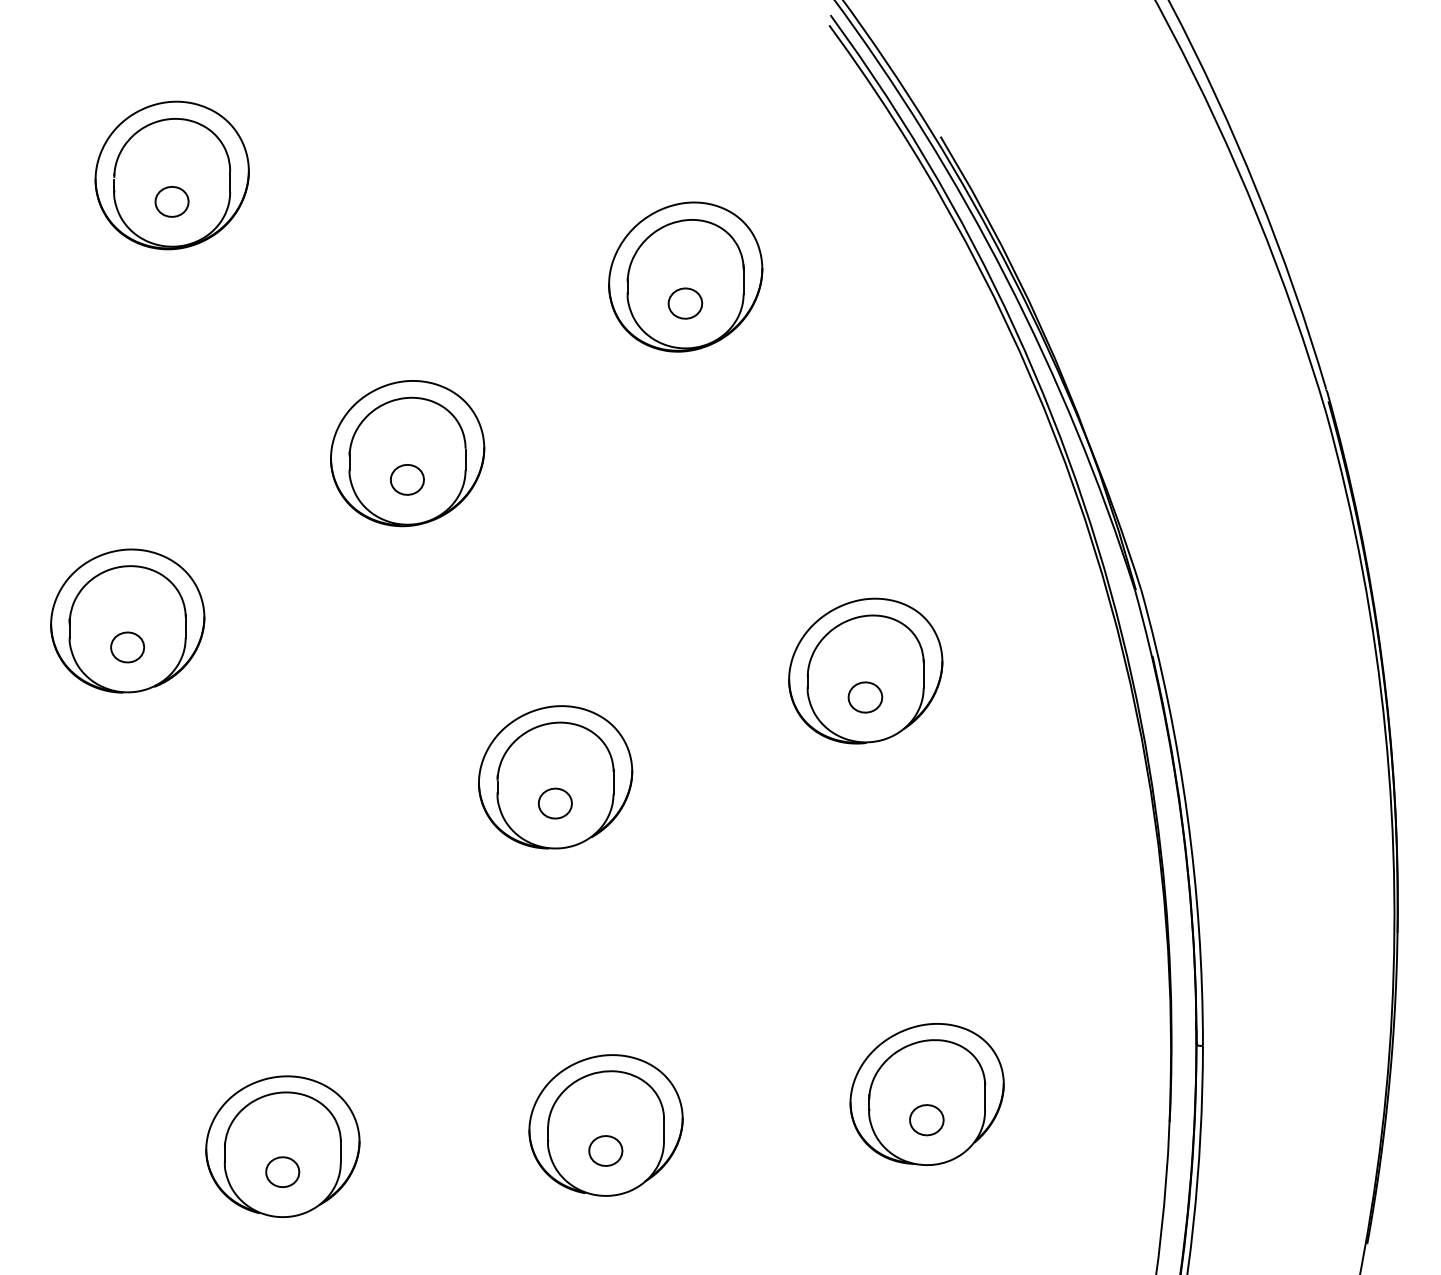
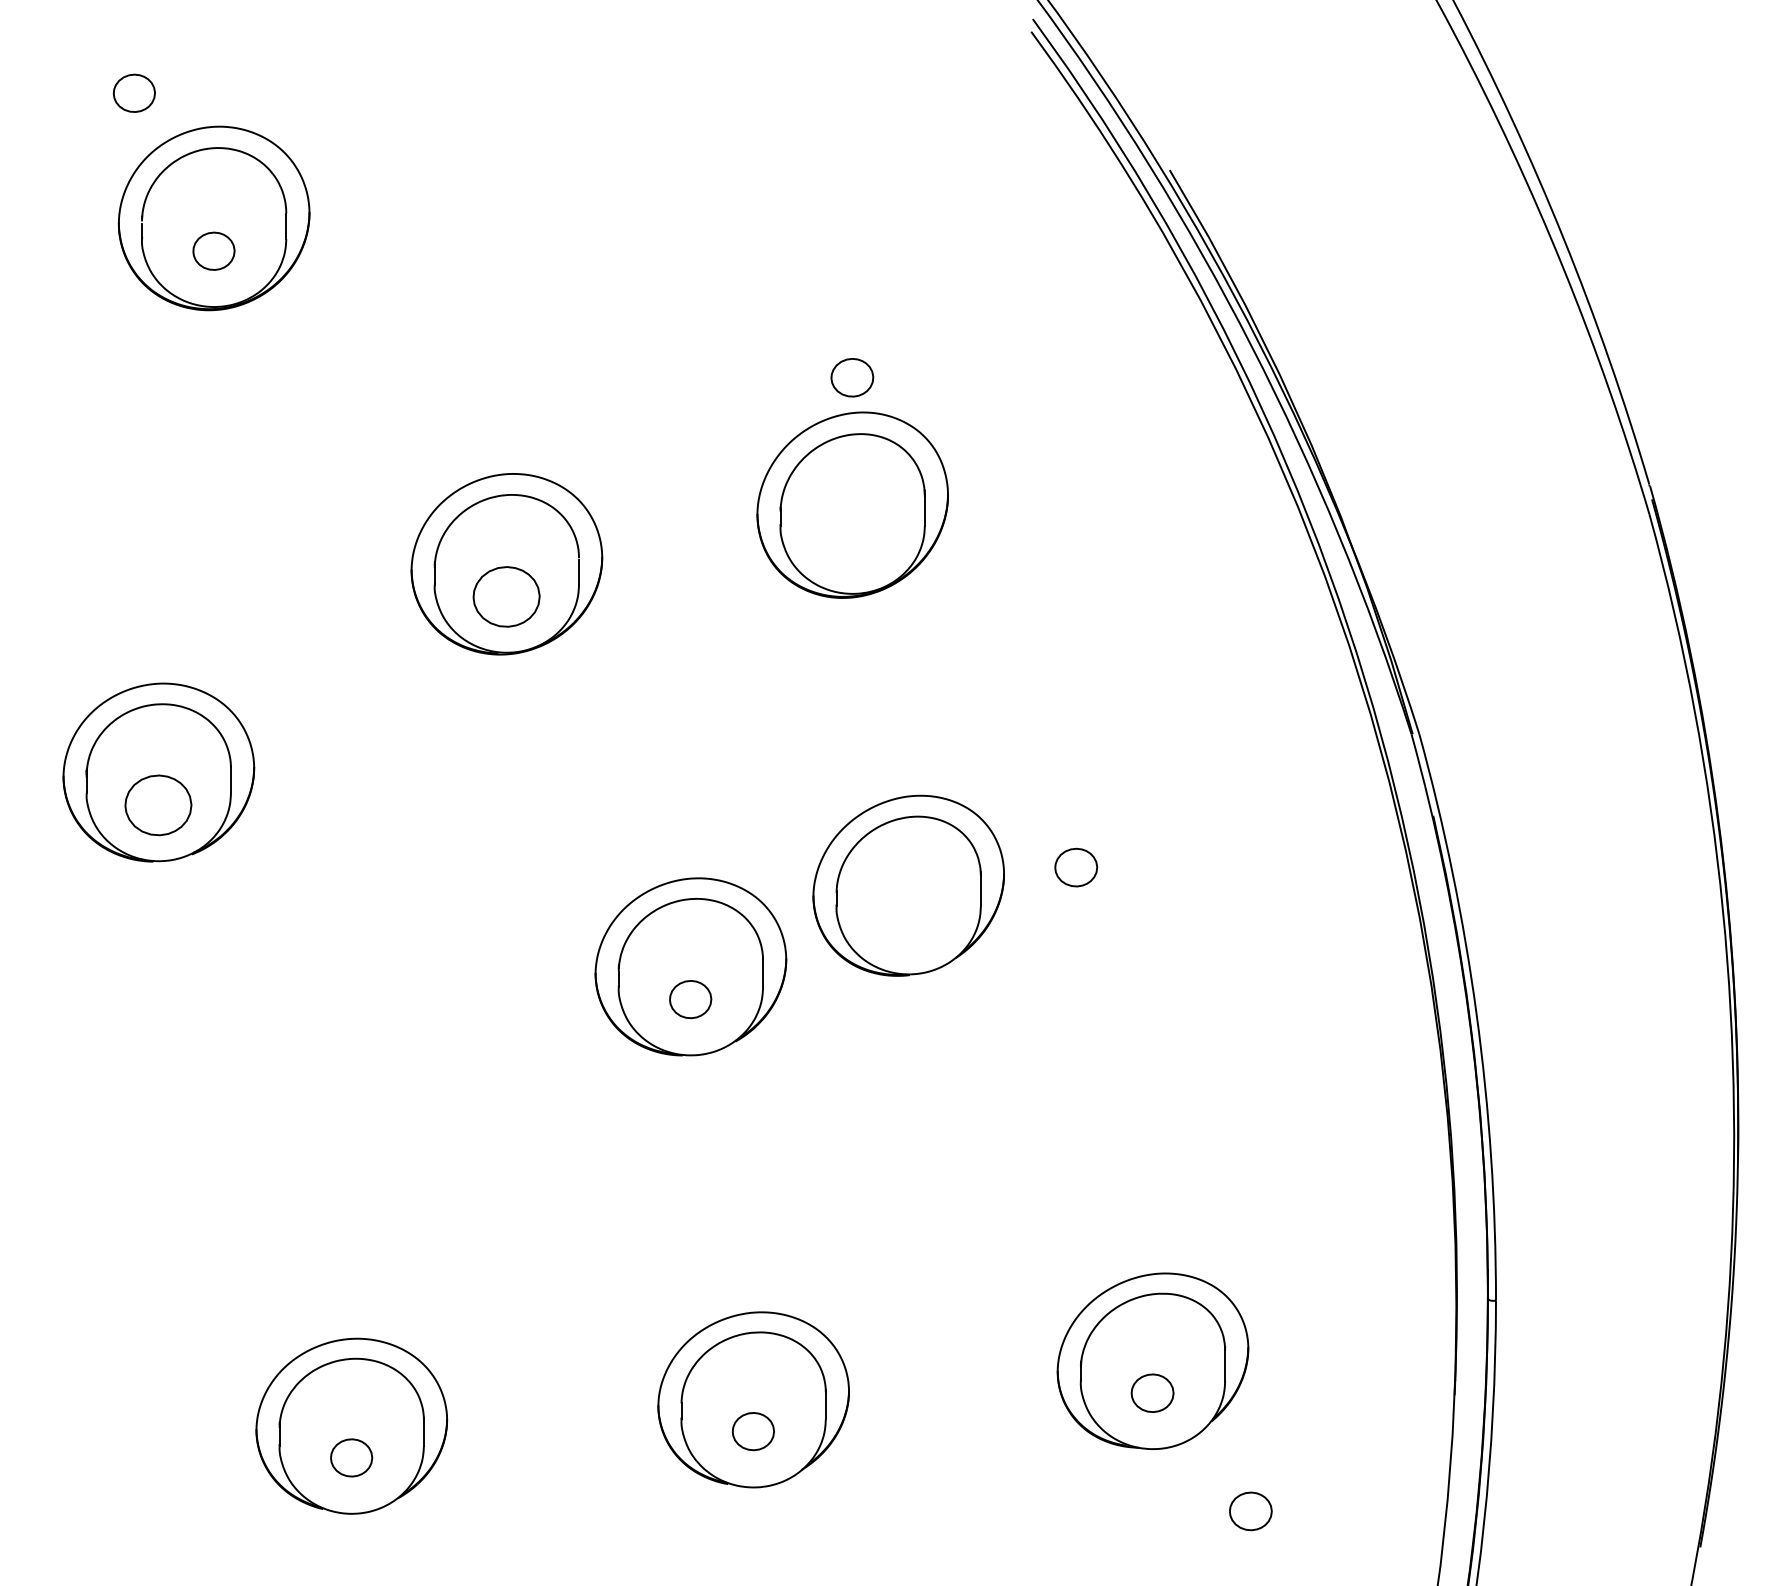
part: (107, 74) -> (133, 92), added
part: (685, 276) -> (852, 504), moved
part: (407, 479) -> (506, 596), size x1.6
part: (127, 647) -> (158, 805), size x1.6
part: (865, 670) -> (908, 885), moved
part: (1005, 1215) -> (1250, 1511), added

